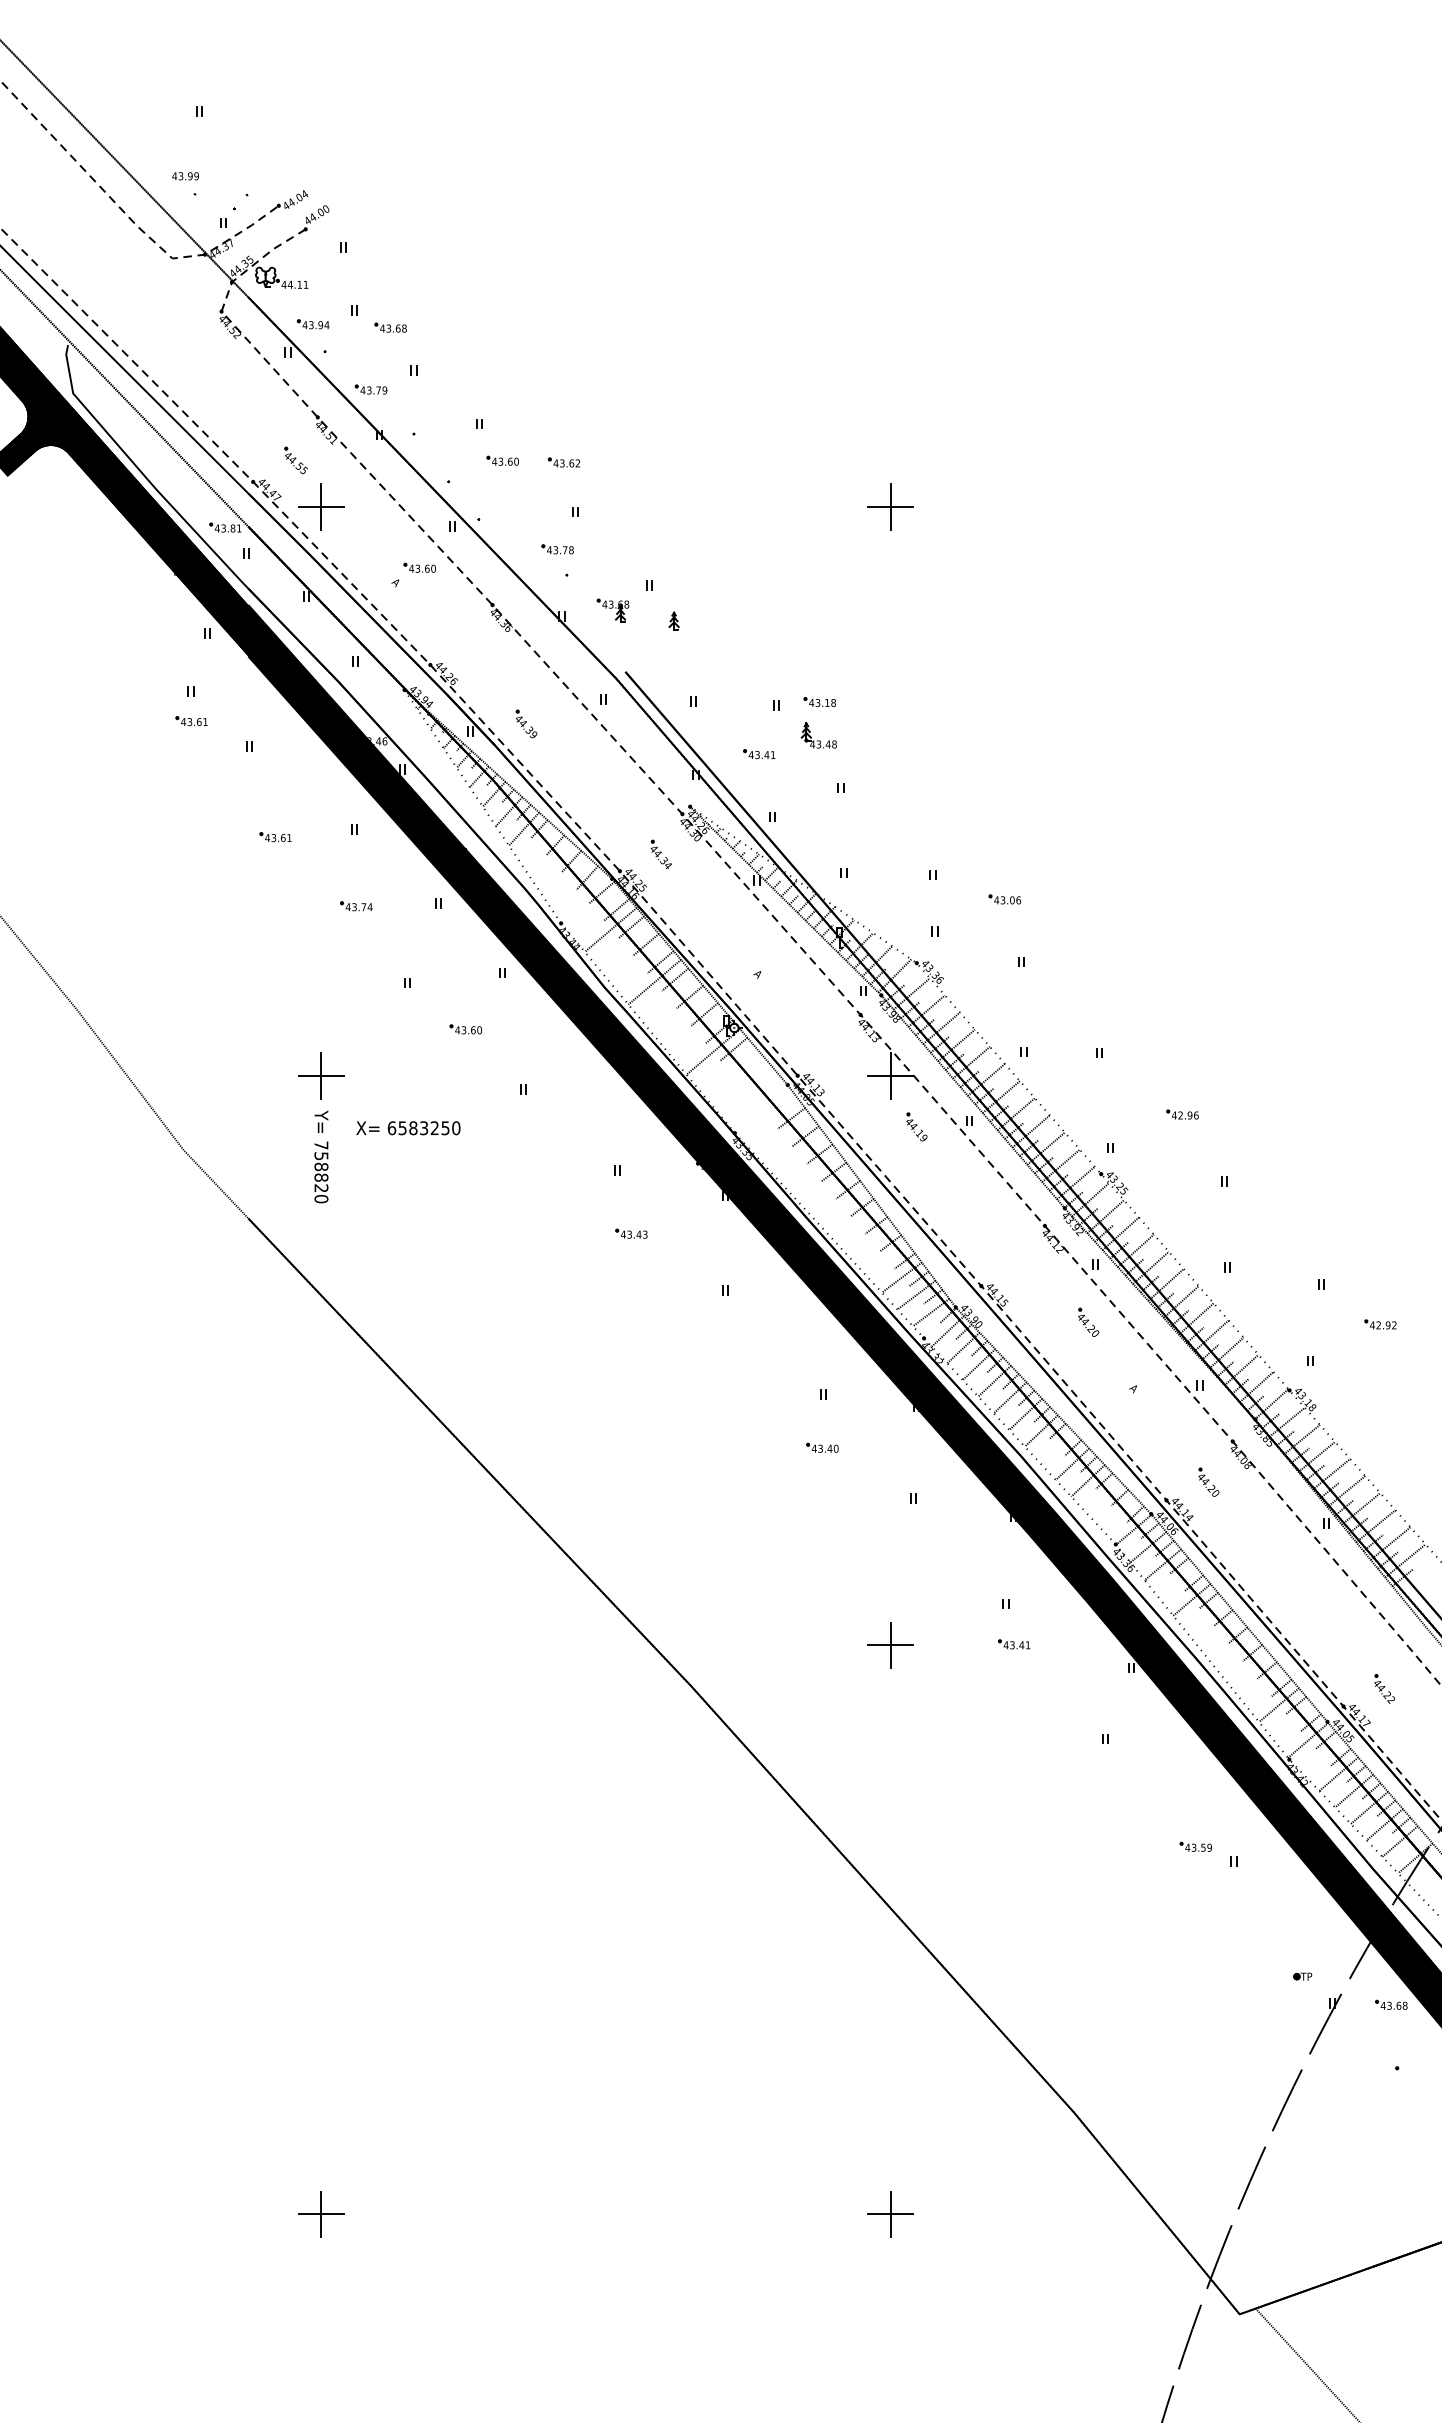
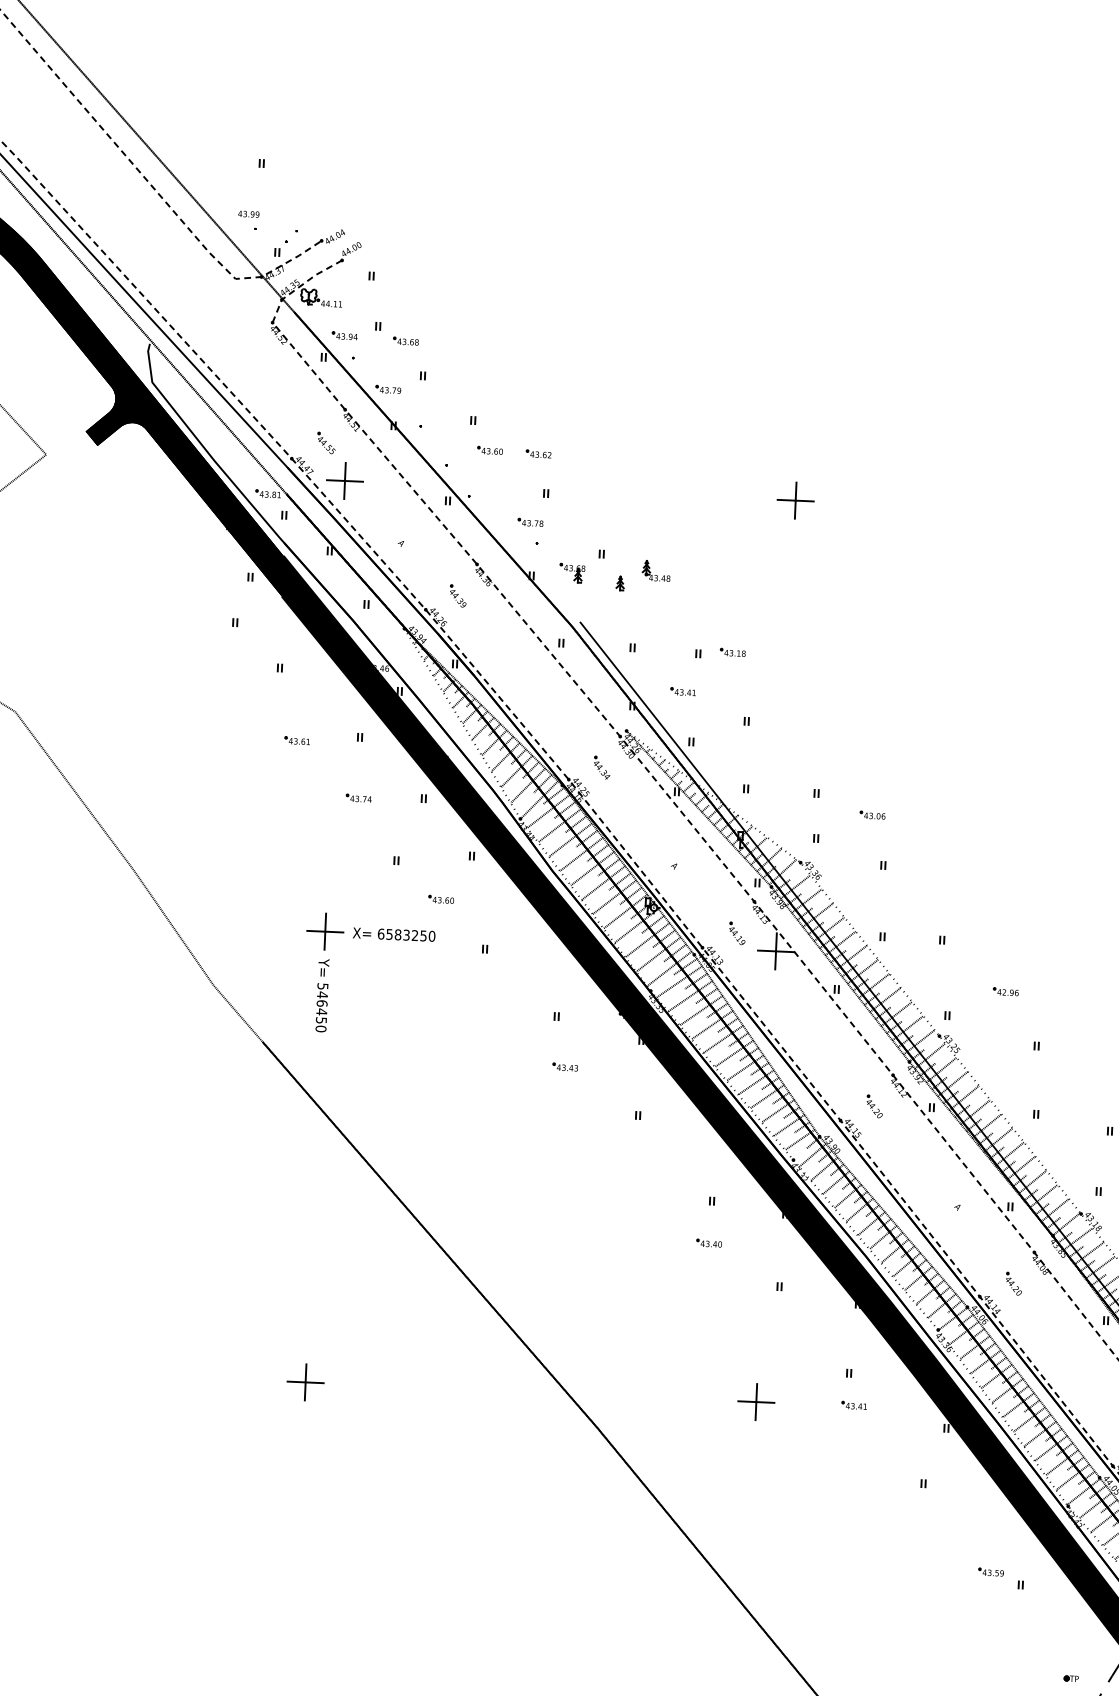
part: (419, 567) -> (420, 532), removed
part: (191, 721) -> (234, 646), removed
part: (526, 723) -> (458, 595), moved
part: (818, 735) -> (656, 571), moved
line: (539, 846) -> (505, 757), added
line: (553, 863) -> (516, 771), added
line: (568, 881) -> (527, 785), added
line: (583, 898) -> (538, 799), added
line: (596, 912) -> (548, 811), added
line: (625, 947) -> (570, 840), added
line: (639, 964) -> (581, 854), added
line: (668, 999) -> (602, 882), added
line: (683, 1016) -> (614, 896), added
line: (698, 1034) -> (625, 911), added
line: (748, 1066) -> (663, 938), added
line: (727, 1069) -> (647, 940), added
line: (763, 1083) -> (675, 952), added
line: (742, 1086) -> (658, 954), added
line: (777, 1100) -> (685, 966), added
line: (757, 1104) -> (669, 969), added
line: (770, 1120) -> (679, 982), added
part: (916, 1126) -> (737, 933), moved
text: (408, 1128) -> (394, 934), moved
line: (784, 1137) -> (689, 996), added
line: (799, 1154) -> (701, 1010), added
text: (321, 1166) -> (322, 1003), 758820 -> 546450
line: (813, 1172) -> (711, 1024), added
line: (828, 1189) -> (722, 1038), added
line: (842, 1207) -> (733, 1053), added
line: (857, 1225) -> (744, 1068), added
line: (872, 1242) -> (755, 1082), added
line: (887, 1259) -> (767, 1096), added
part: (1088, 1321) -> (874, 1105), moved
line: (1056, 1447) -> (894, 1251), added
line: (1103, 1497) -> (930, 1292), added
line: (1119, 1514) -> (942, 1306), added
line: (1177, 1582) -> (985, 1362), added
line: (1206, 1617) -> (1007, 1390), added
line: (1220, 1634) -> (1018, 1404), added
part: (321, 1645) -> (305, 1382), added
line: (1235, 1652) -> (1029, 1419), added
line: (1249, 1669) -> (1039, 1433), added
line: (1264, 1687) -> (1051, 1448), added
line: (1293, 1722) -> (1072, 1477), added
line: (1323, 1757) -> (1095, 1505), added

